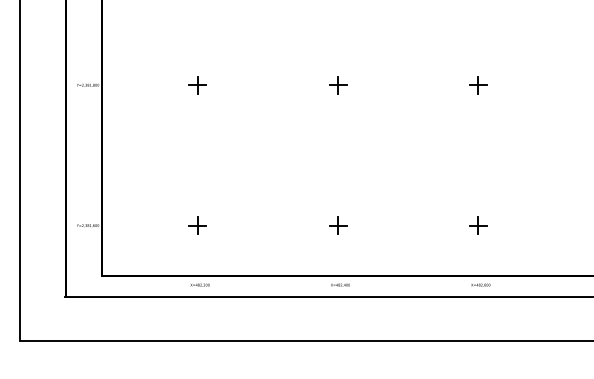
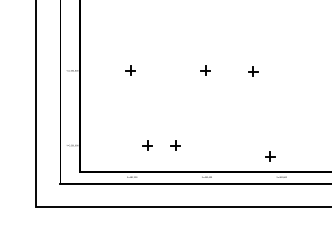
part: (478, 84) -> (253, 71), moved
part: (196, 225) -> (147, 145), moved
part: (337, 225) -> (175, 145), moved
part: (478, 225) -> (270, 156), moved

